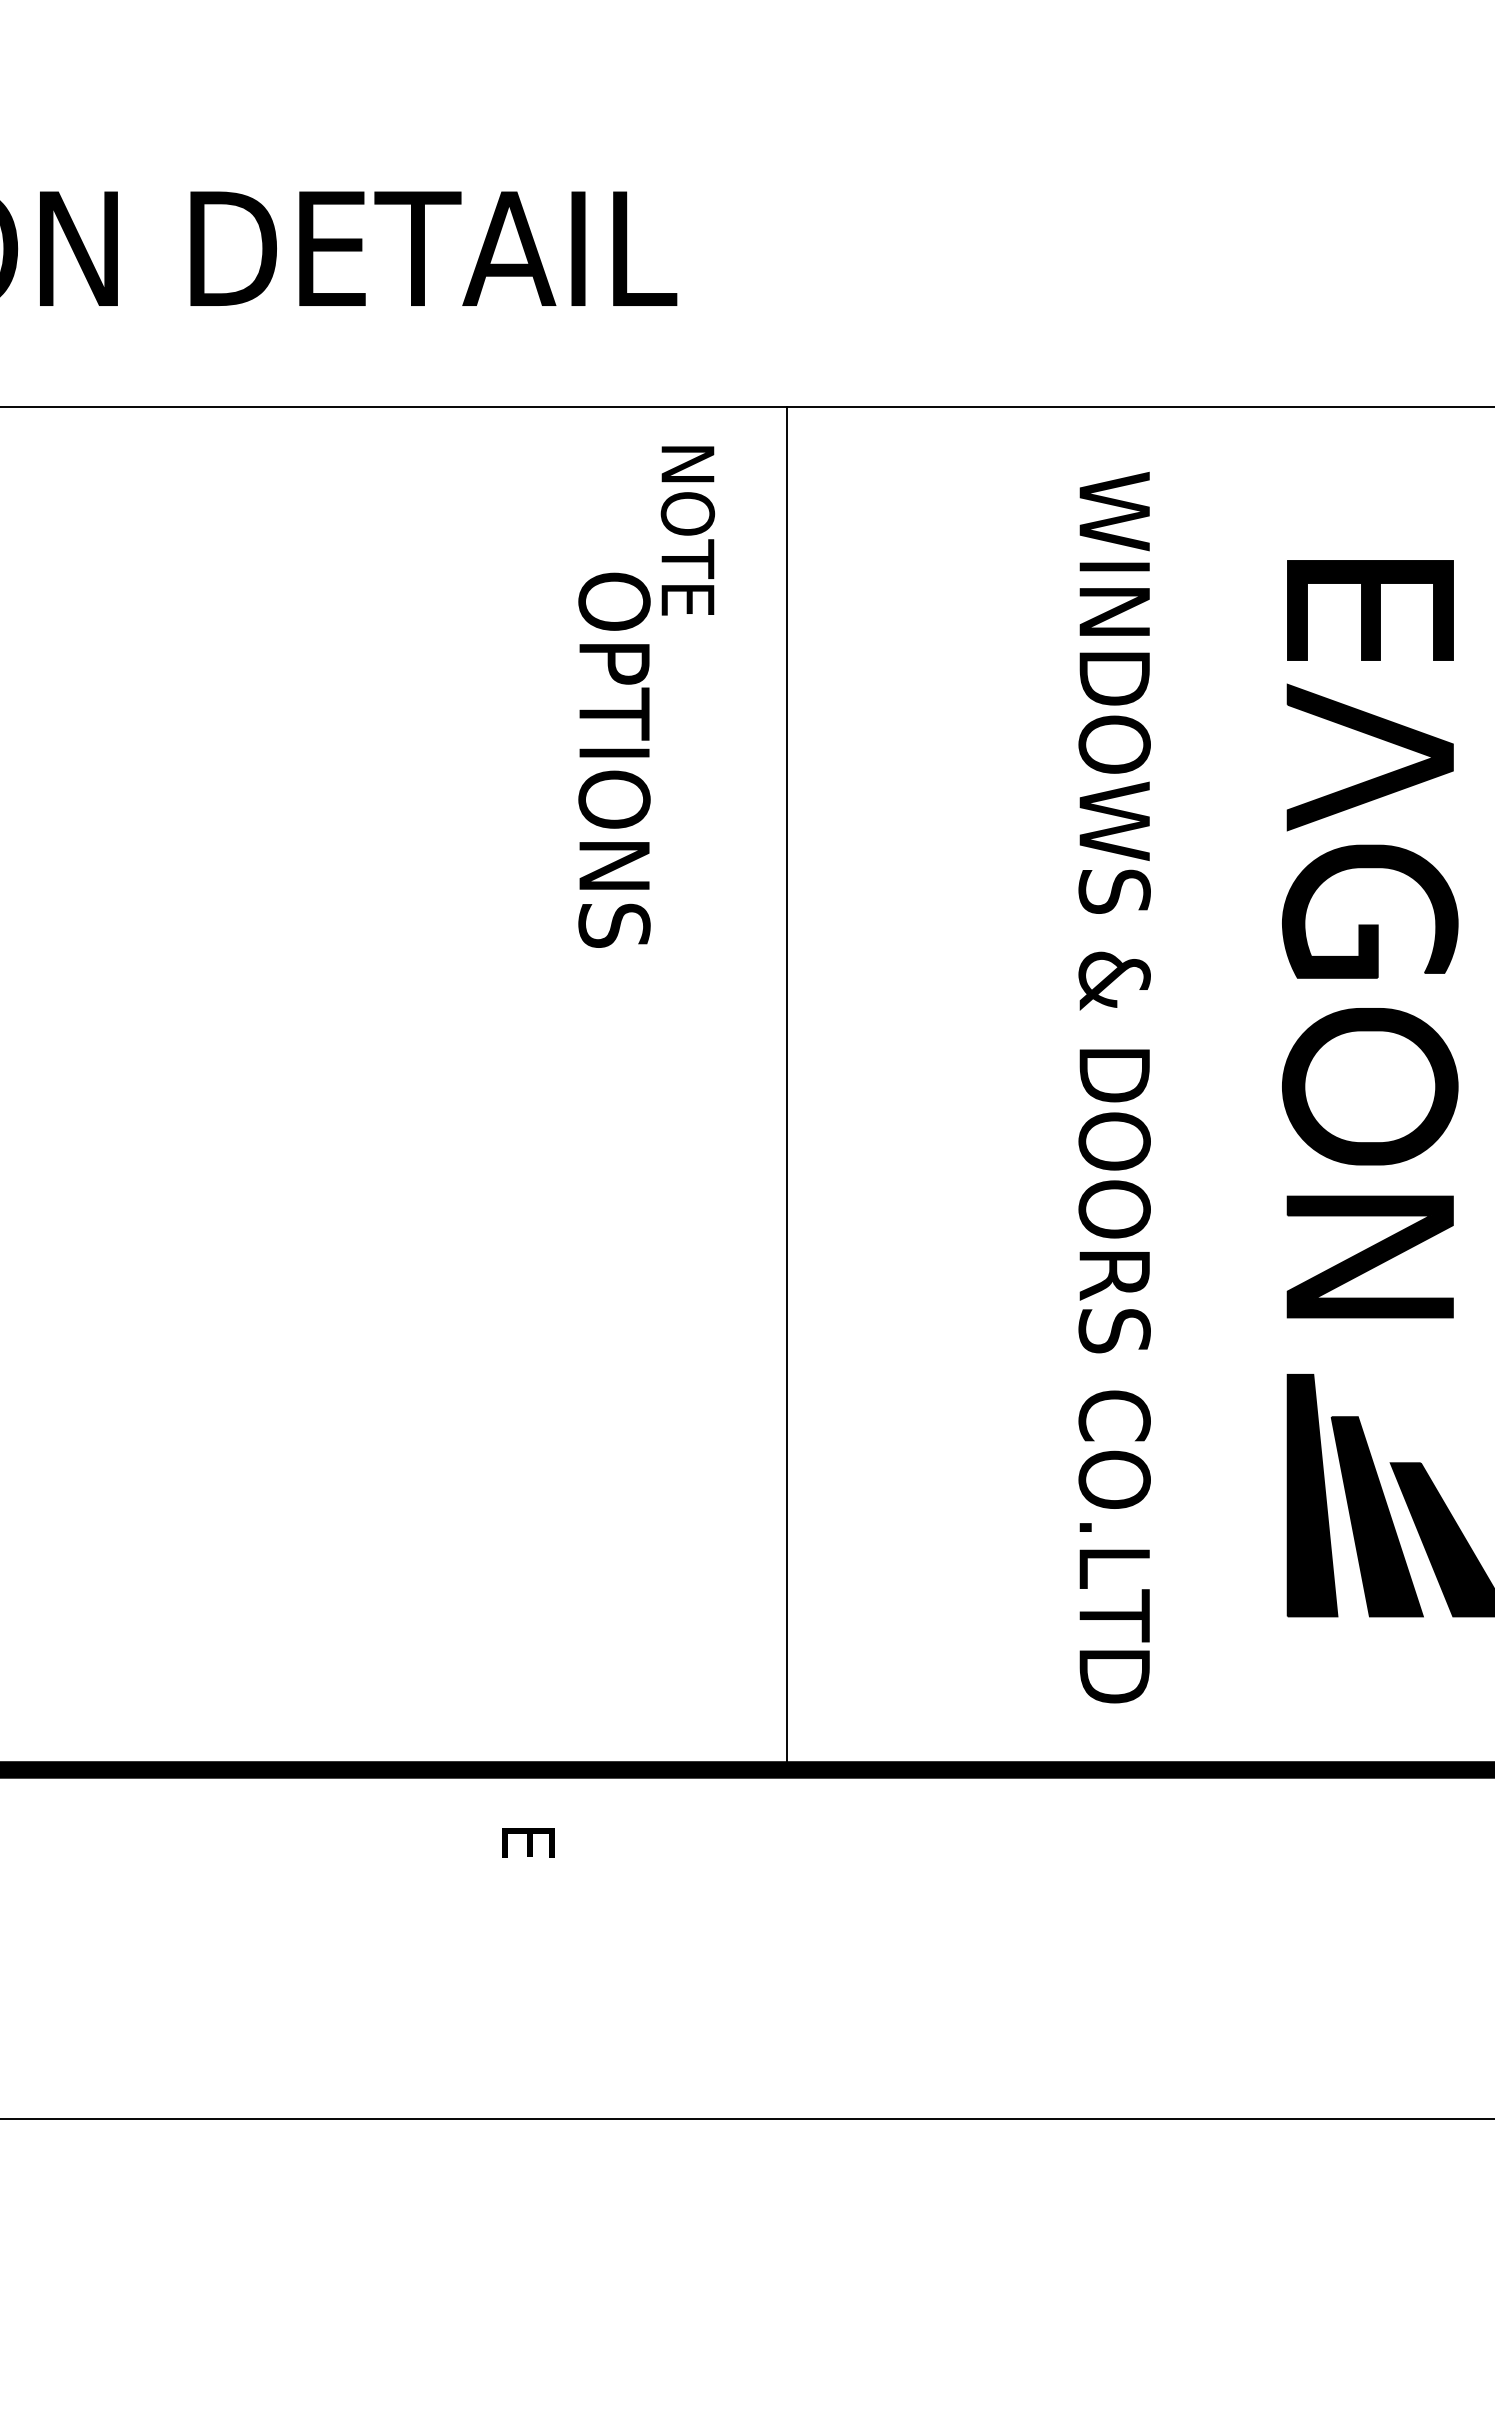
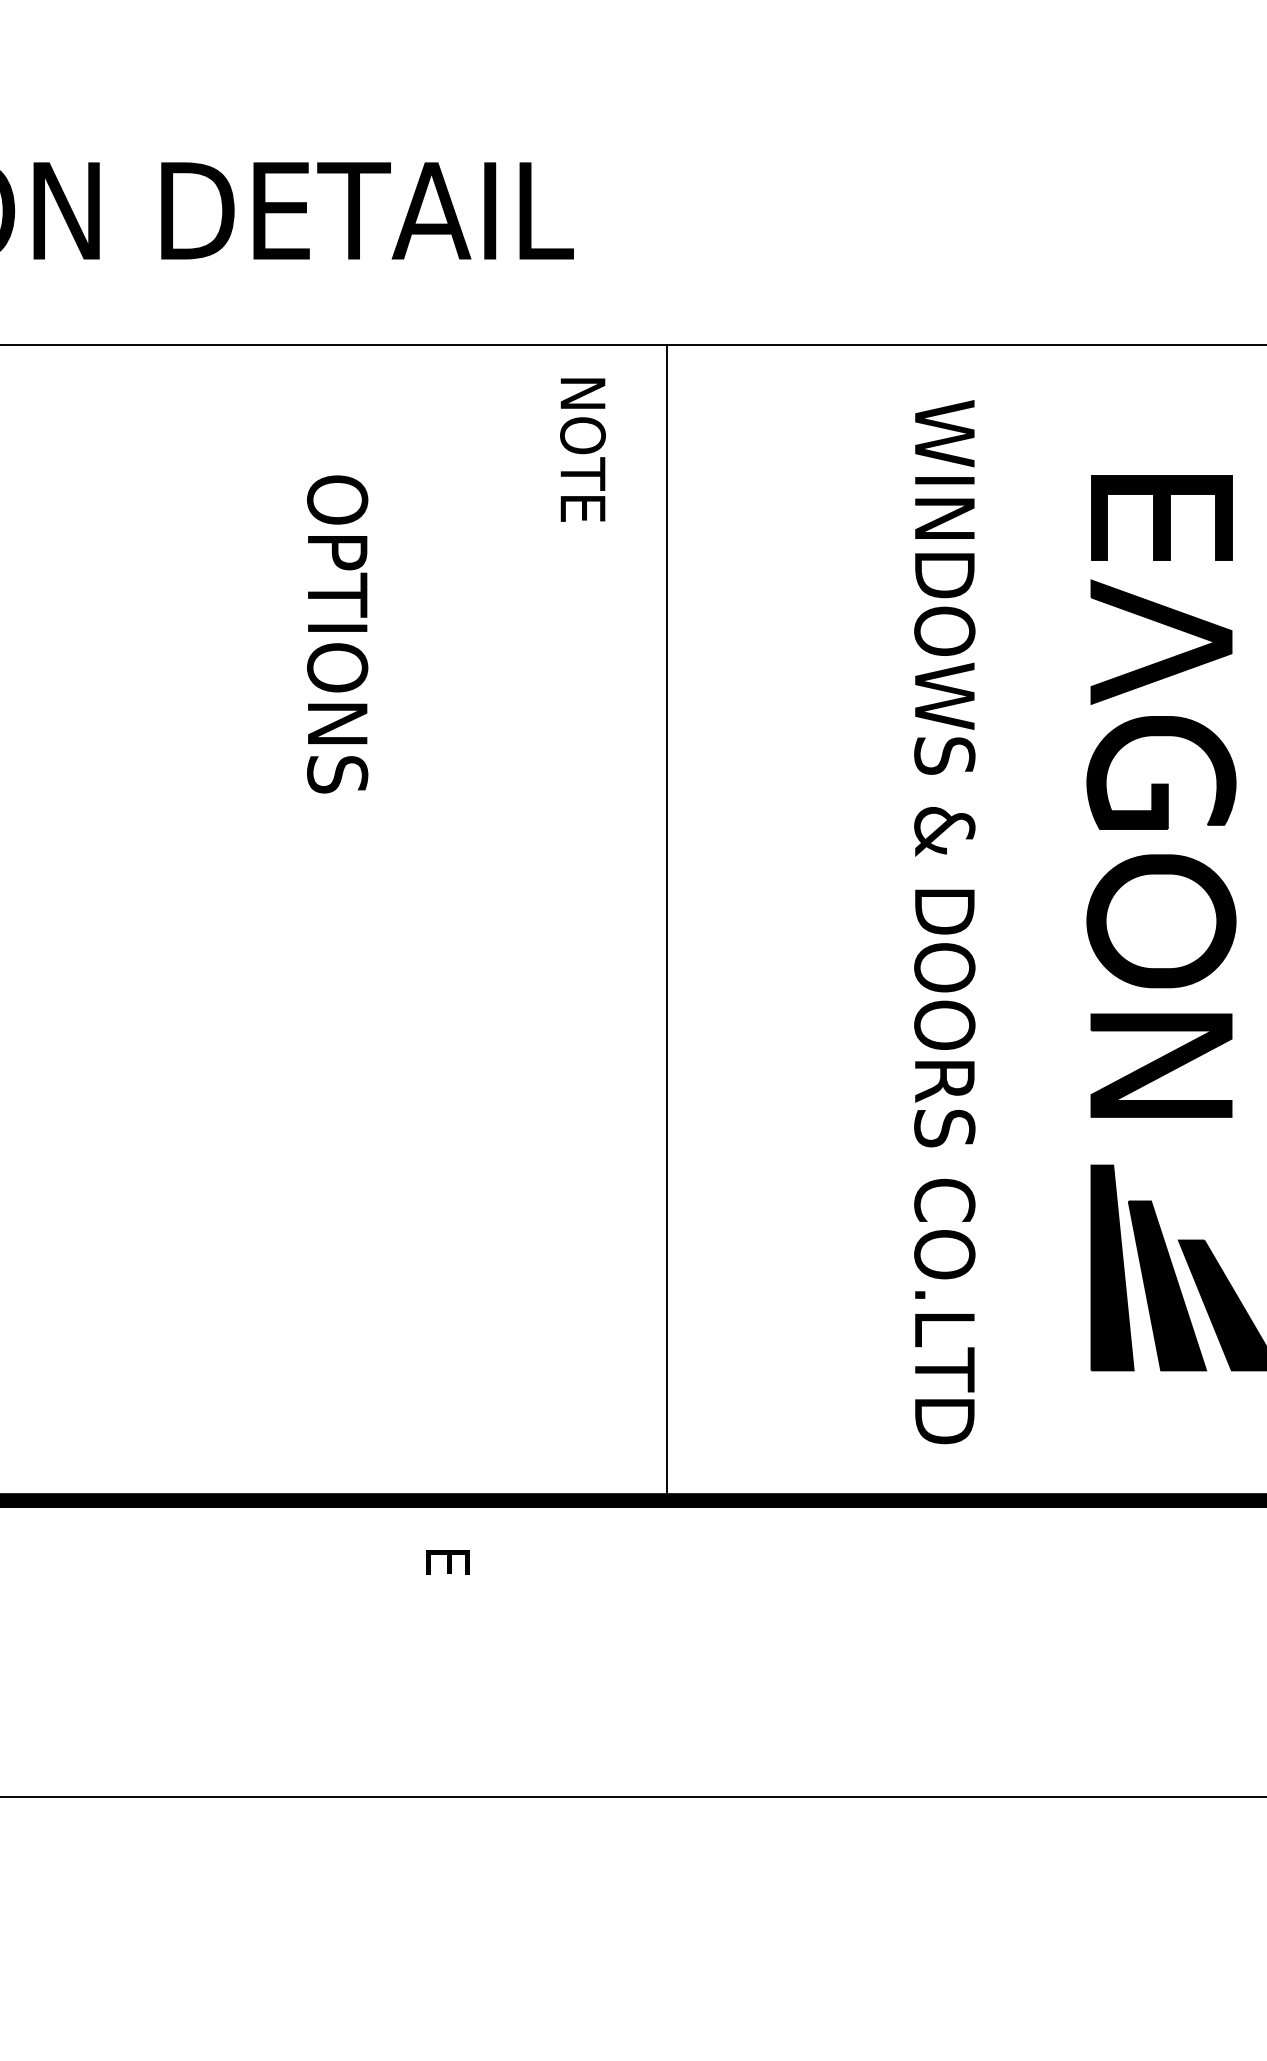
text: (614, 759) -> (337, 633), moved

